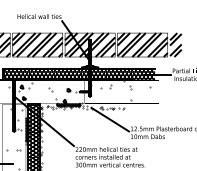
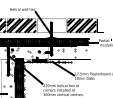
hatch: (89, 44) -> (51, 25), removed
hatch: (175, 44) -> (100, 25), removed

